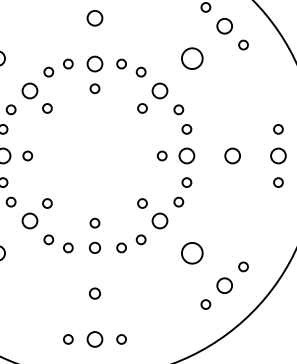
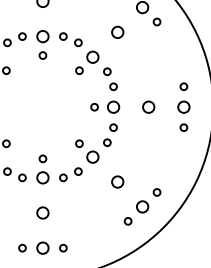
circle: (192, 58) -> (117, 32), size x0.71
circle: (94, 247) -> (42, 177), size x1.43
circle: (192, 253) -> (117, 182), size x0.71
circle: (94, 293) -> (42, 212), size x1.43

